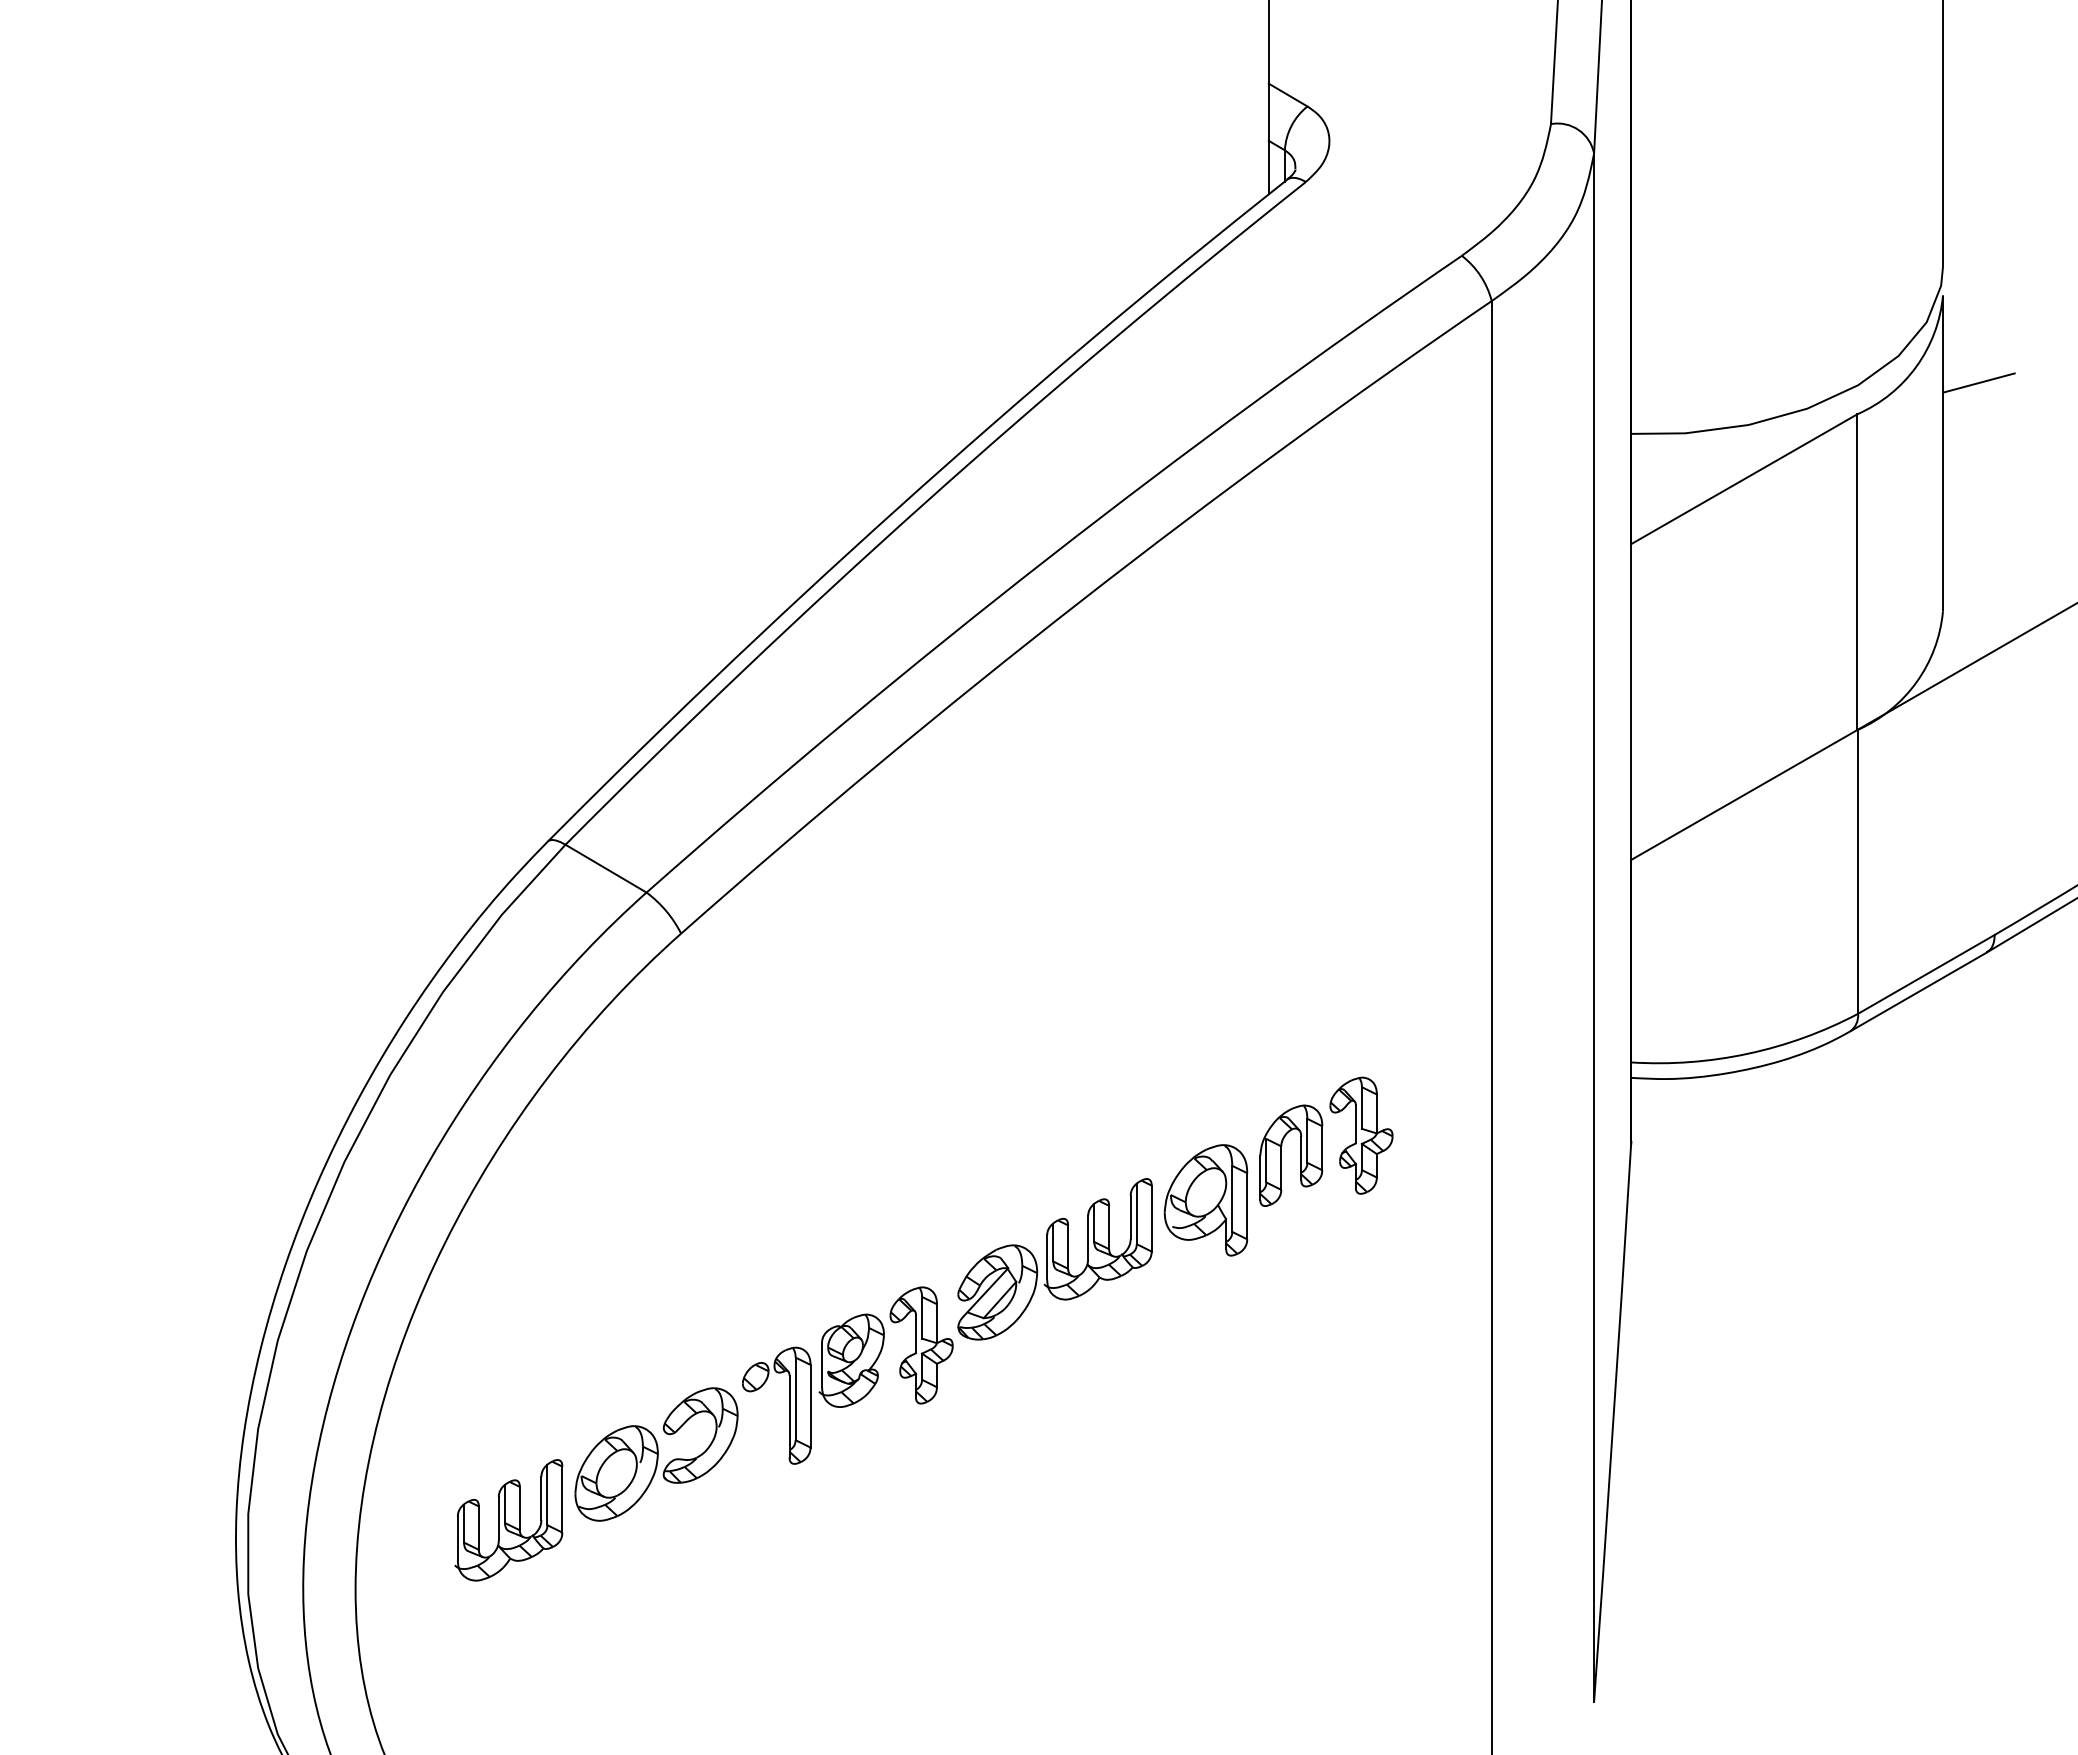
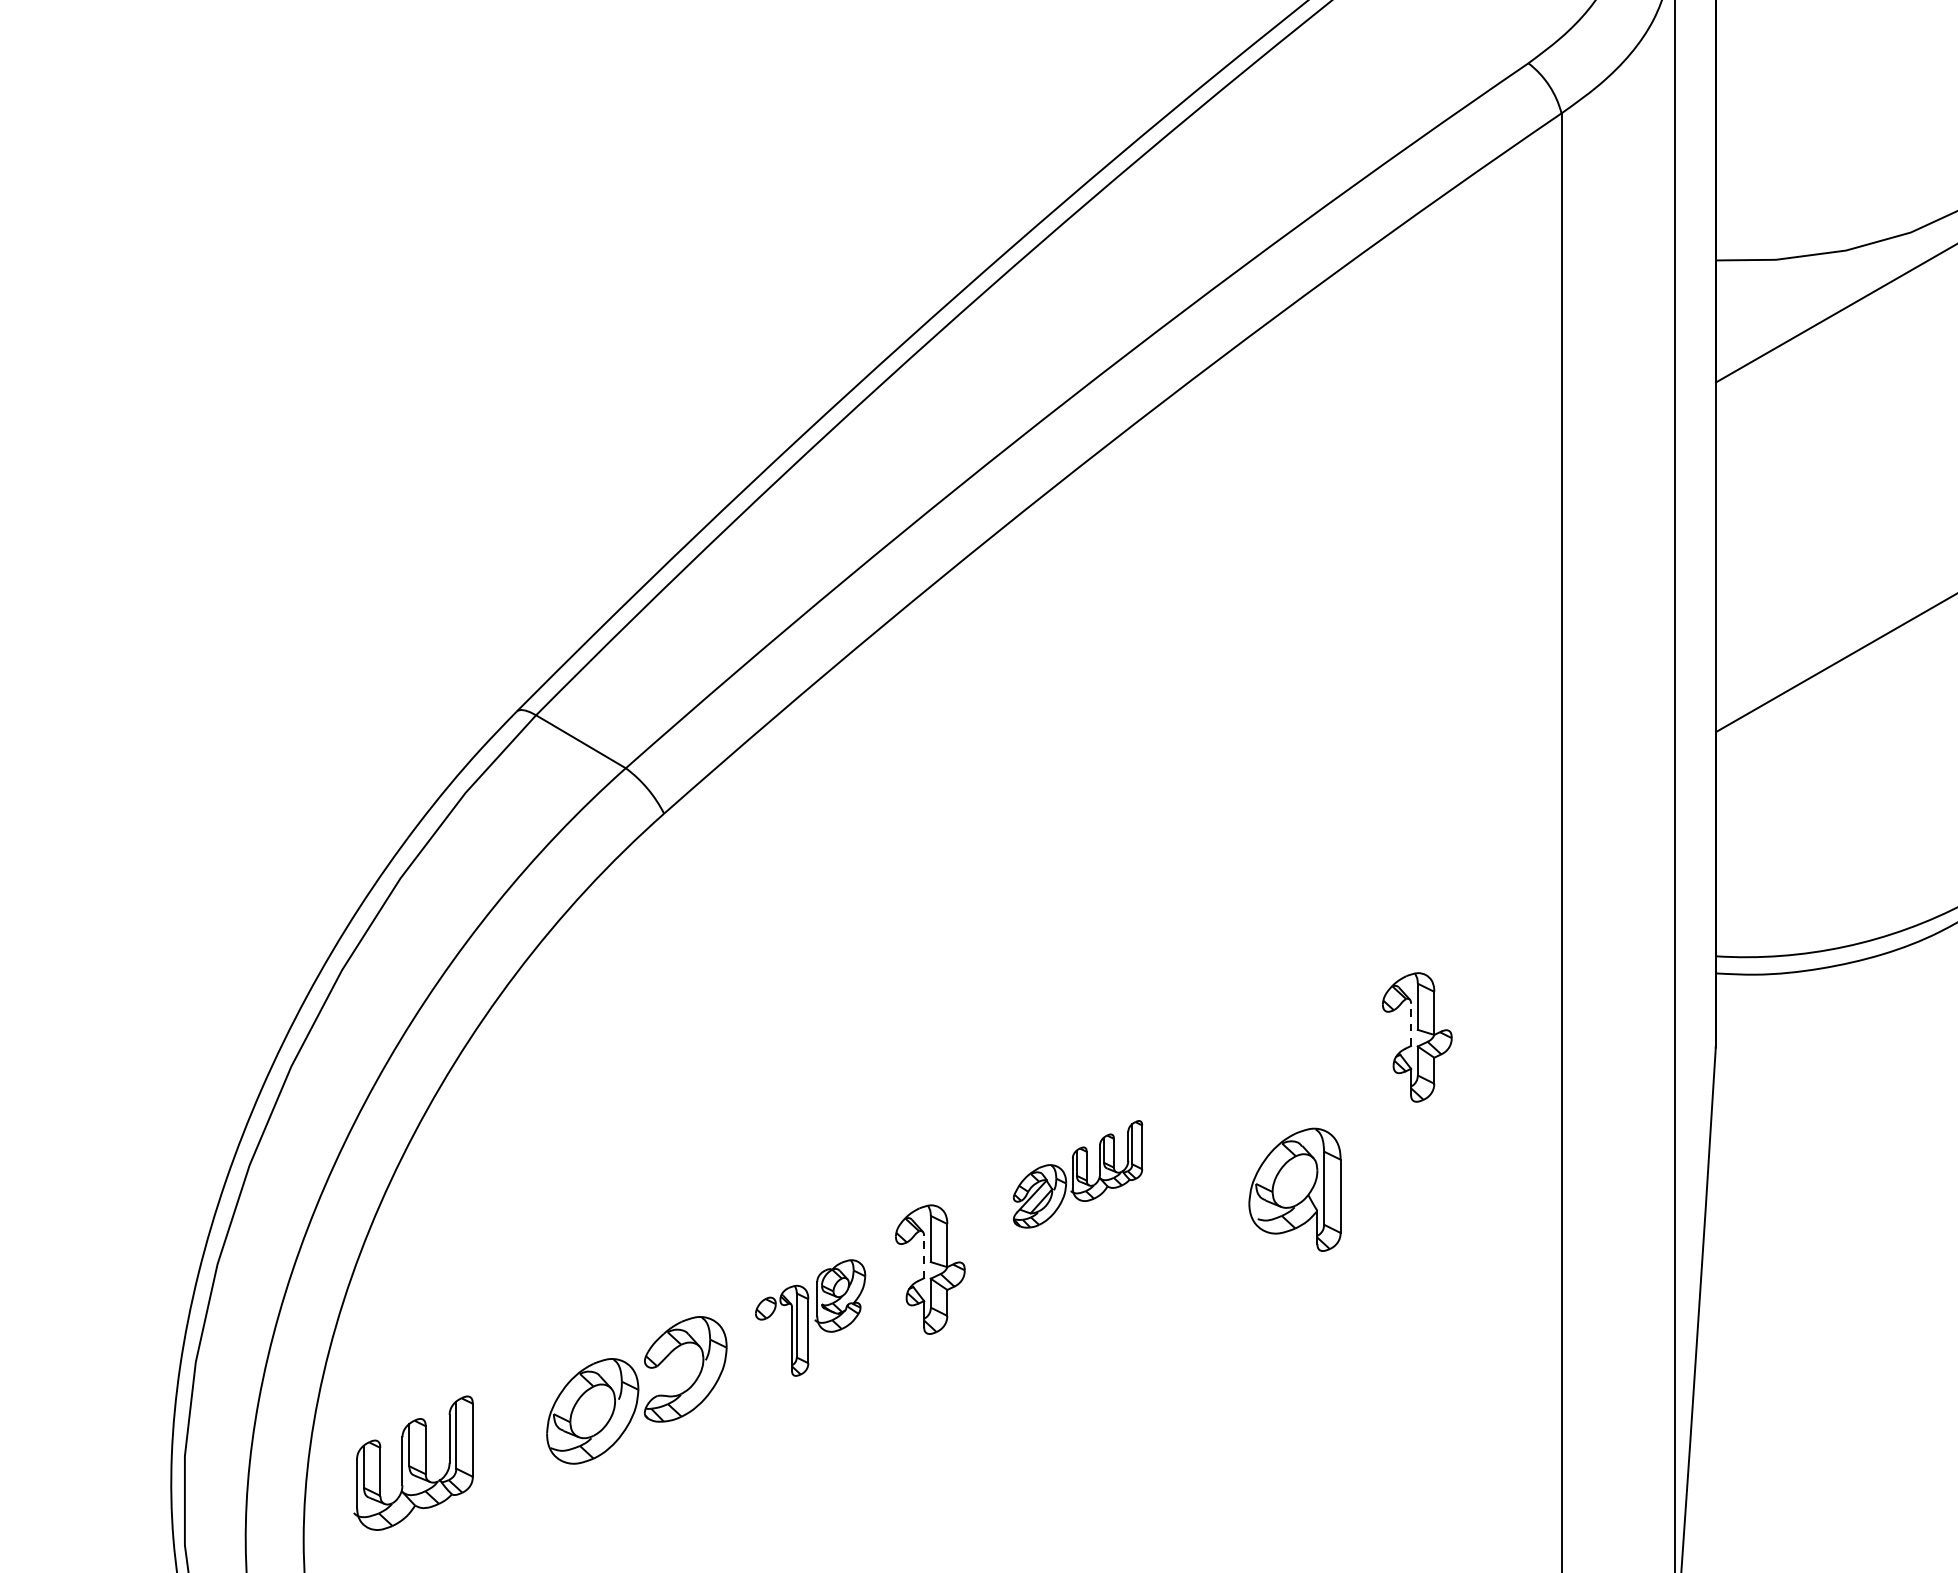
line: (1355, 1123) -> (1410, 1023), solid -> dashed
part: (1300, 1155) -> (1349, 1059), removed
part: (1205, 1200) -> (1294, 1189), moved
part: (1054, 1259) -> (1077, 1174), size x0.6
line: (915, 1333) -> (923, 1256), solid -> dashed
part: (813, 1388) -> (810, 1317), size x0.7
part: (508, 1520) -> (413, 1463), moved

